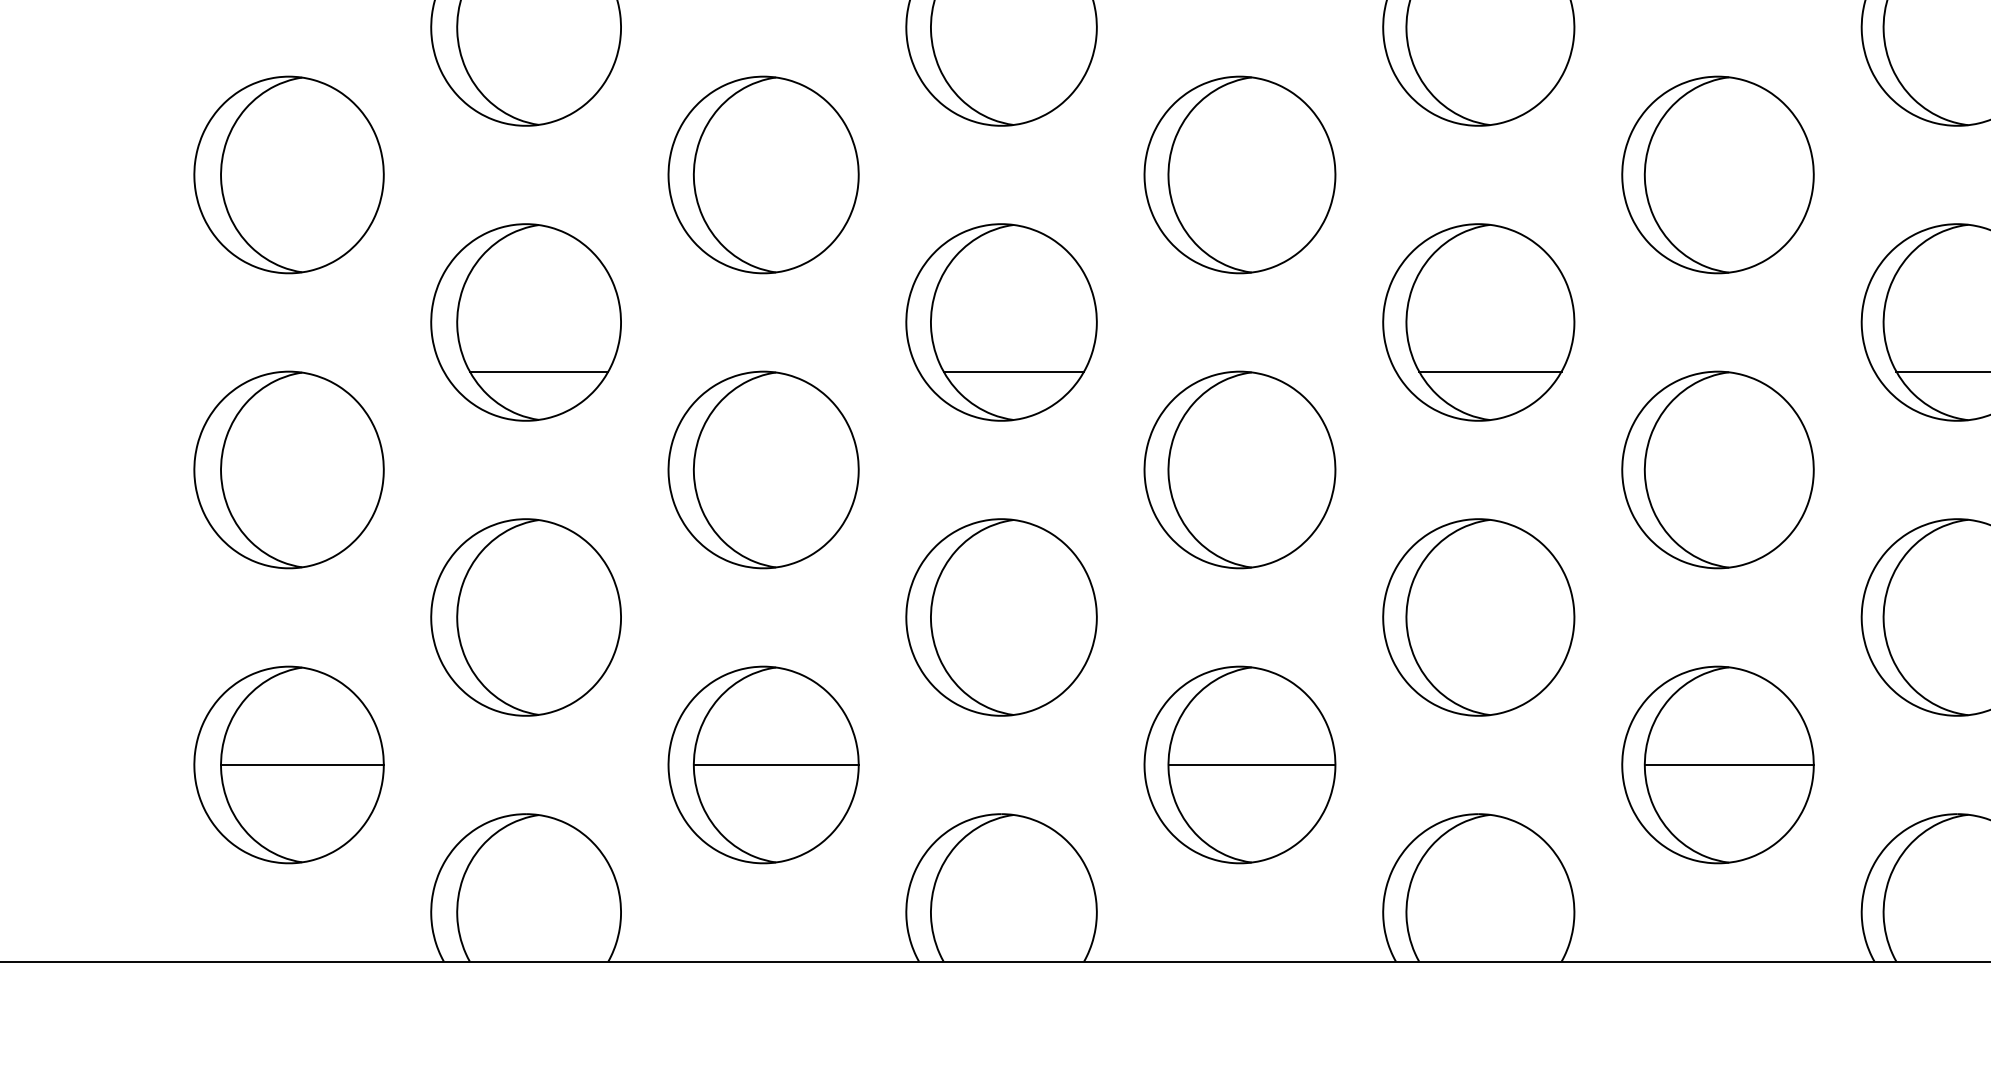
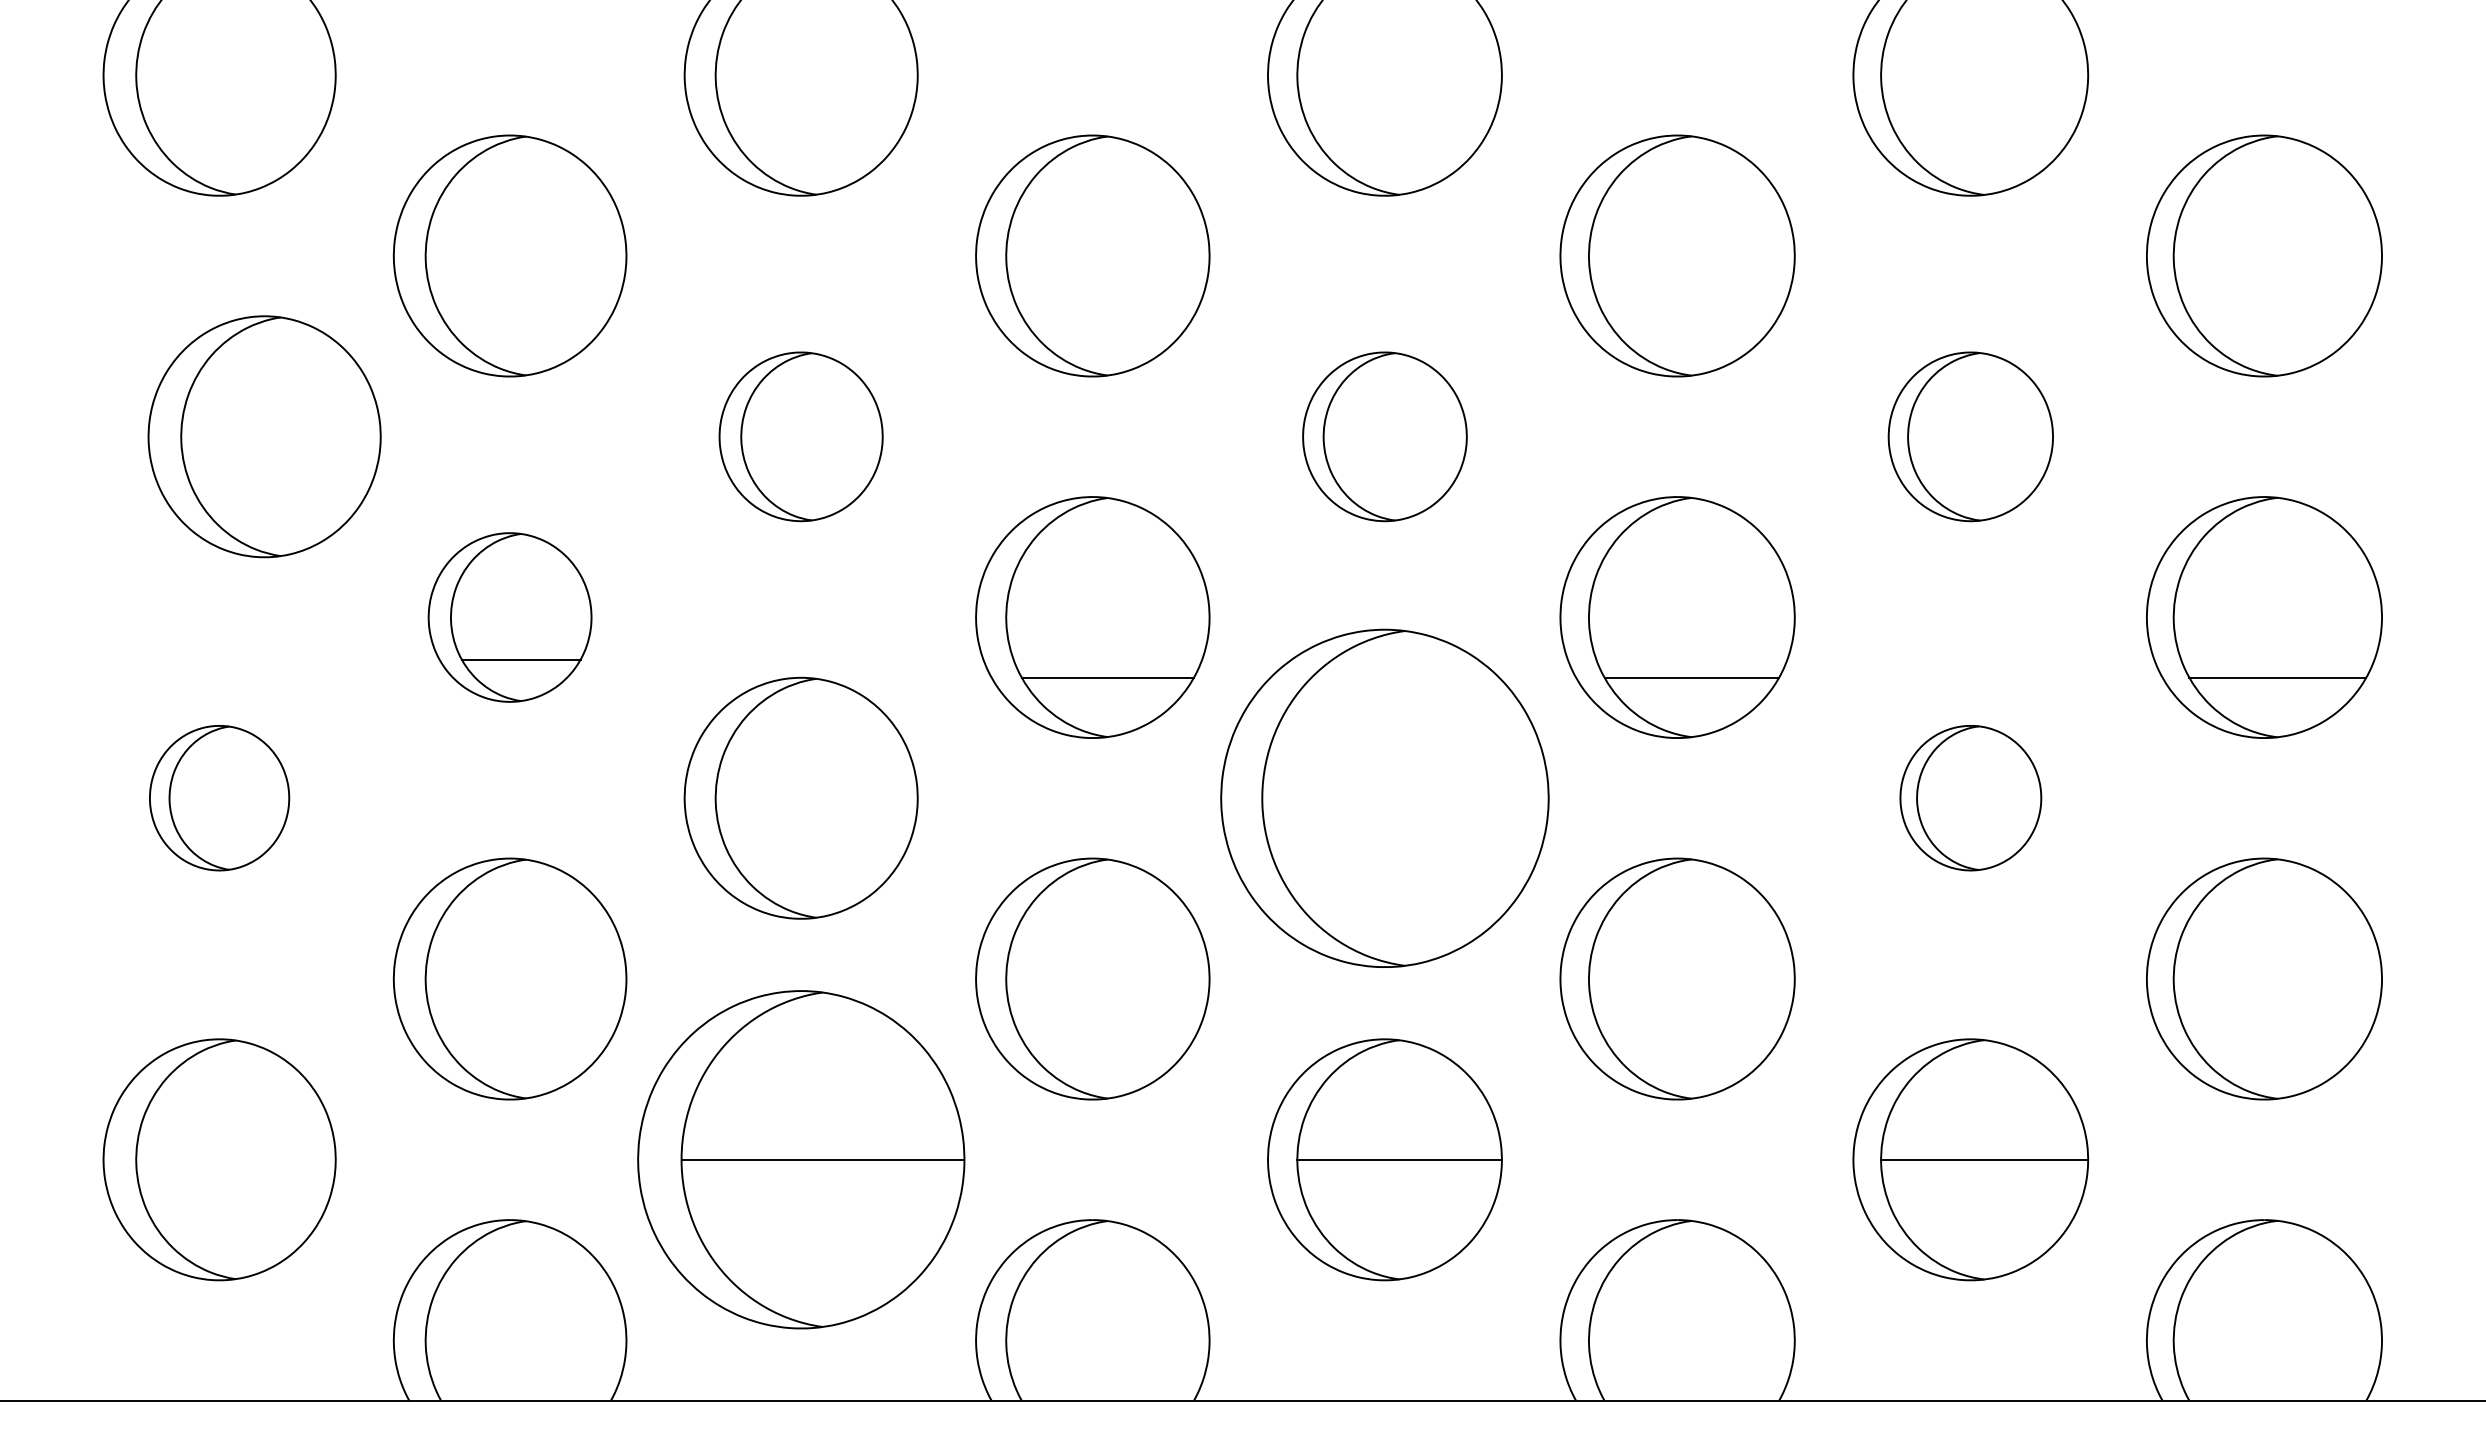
part: (288, 174) -> (264, 436), moved
part: (763, 174) -> (800, 436), size x0.7
part: (1239, 174) -> (1384, 436), size x0.7
part: (1717, 174) -> (1970, 436), size x0.7
part: (525, 322) -> (509, 617), size x0.7
part: (288, 469) -> (219, 797), size x0.6
part: (1239, 469) -> (1384, 797), size x1.4
part: (1717, 469) -> (1970, 797), size x0.6
line: (302, 764) -> (235, 1159), removed
part: (763, 764) -> (800, 1159), size x1.4

